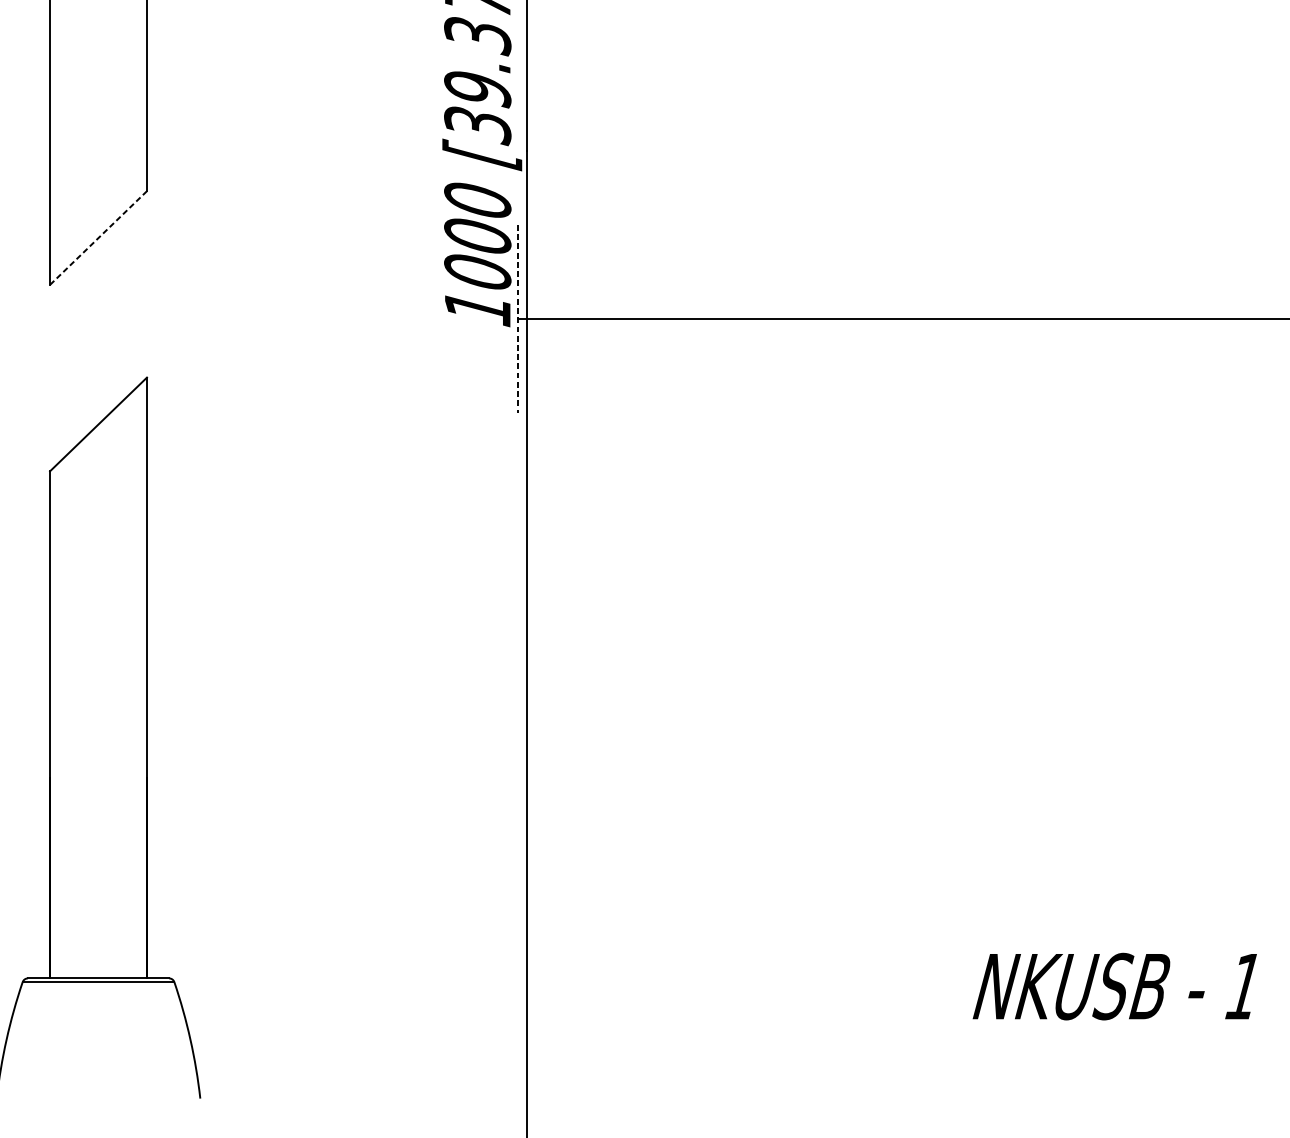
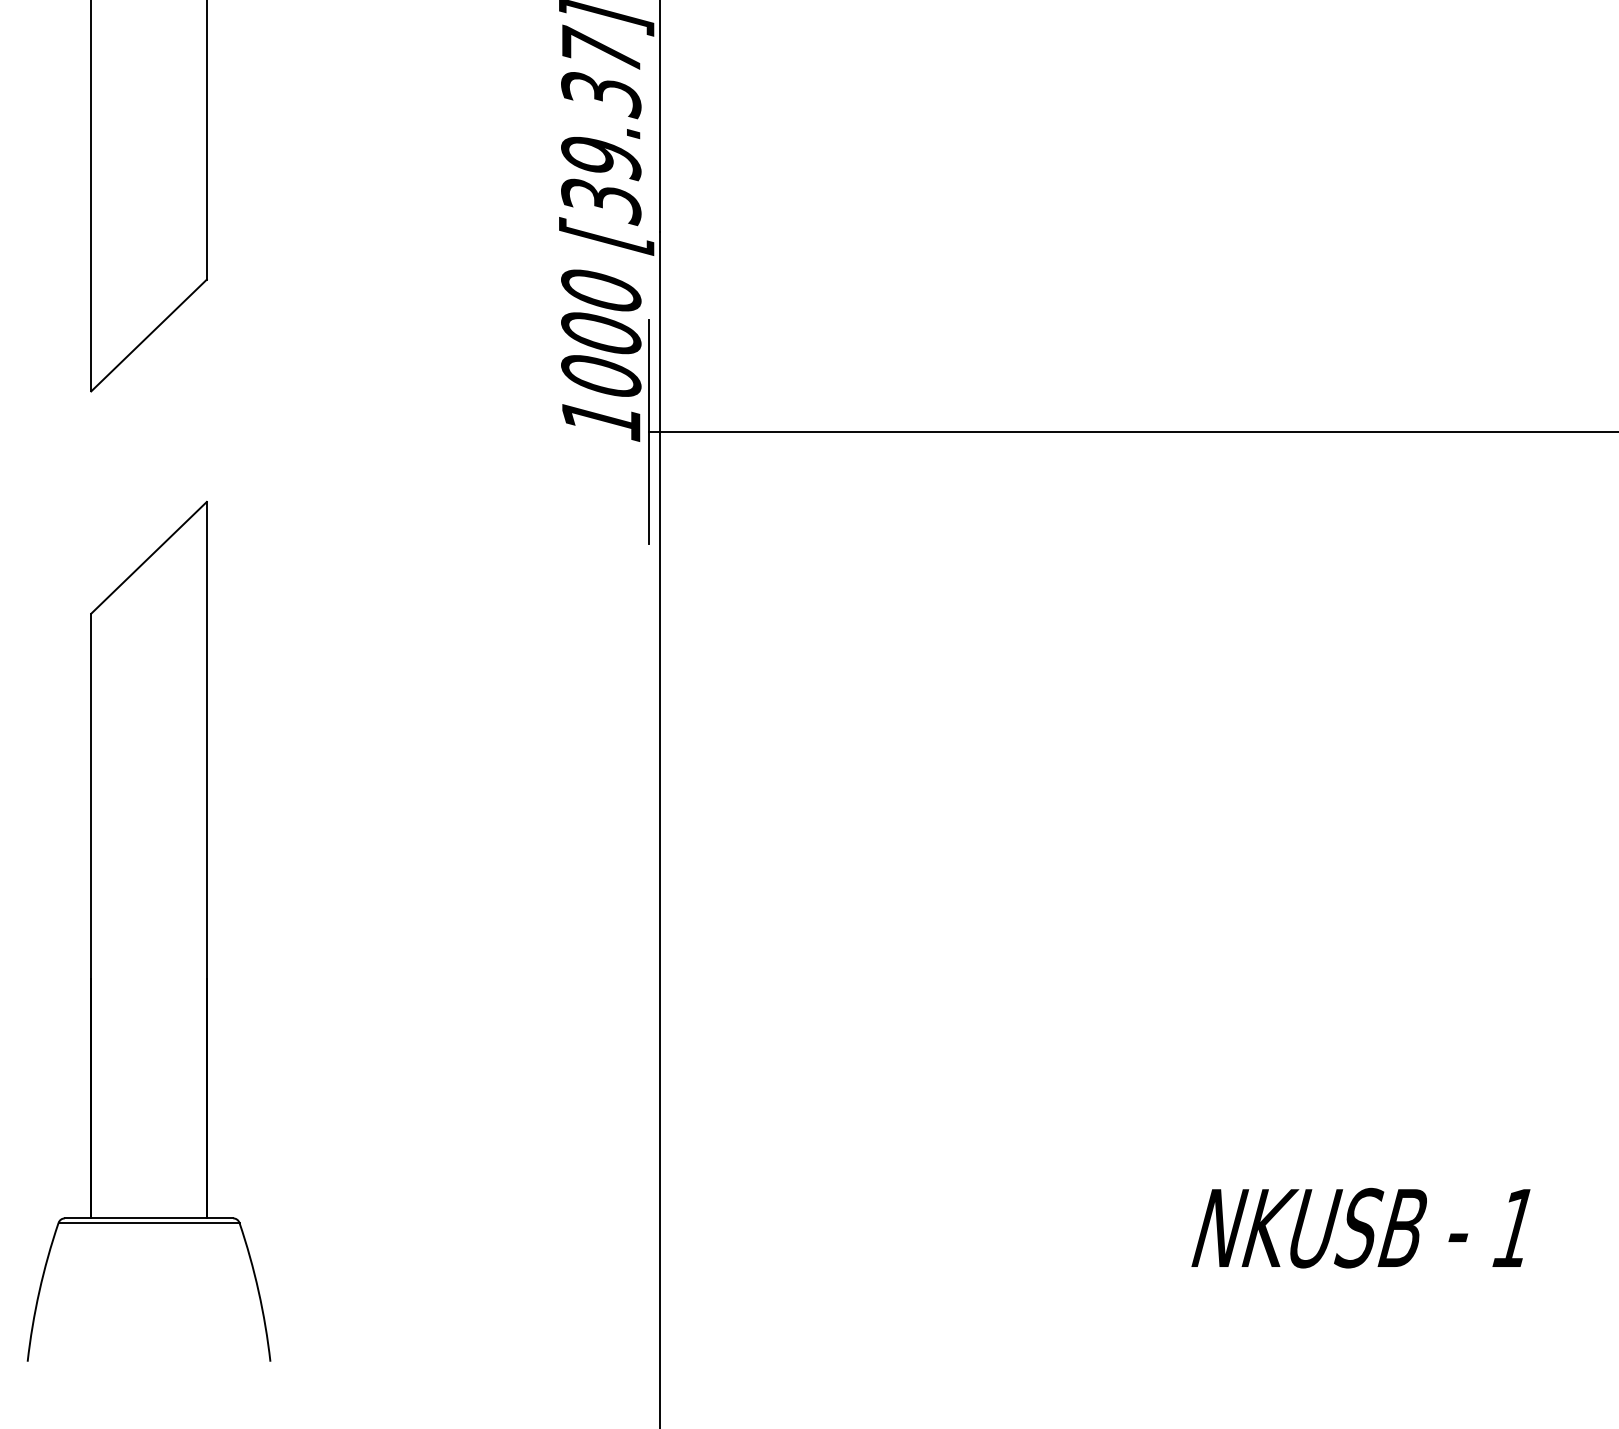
line: (98, 238) -> (149, 335), dashed -> solid
line: (518, 319) -> (649, 432), dashed -> solid

